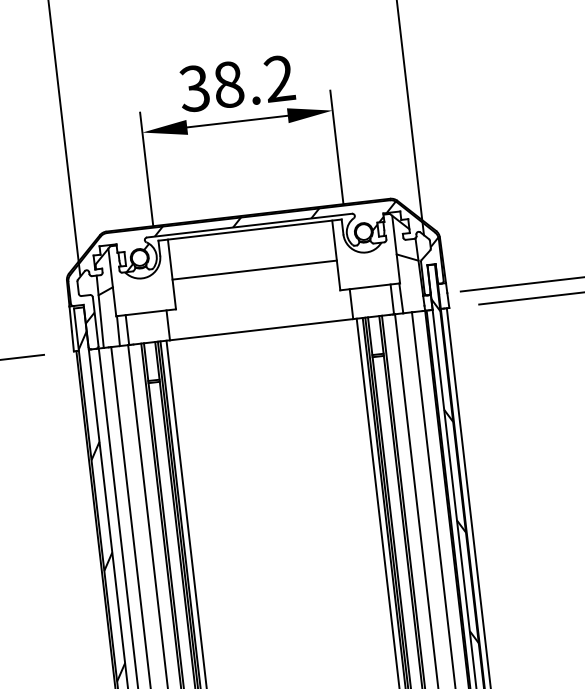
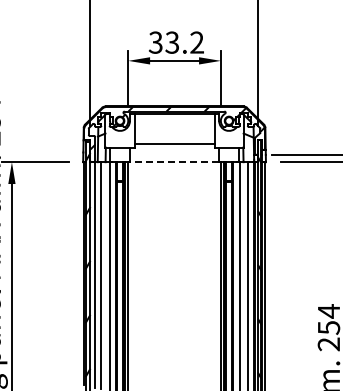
text: (228, 84) -> (172, 42), 38.2 -> 33.2
line: (254, 270) -> (174, 144), moved
line: (261, 330) -> (174, 162), solid -> dashed

